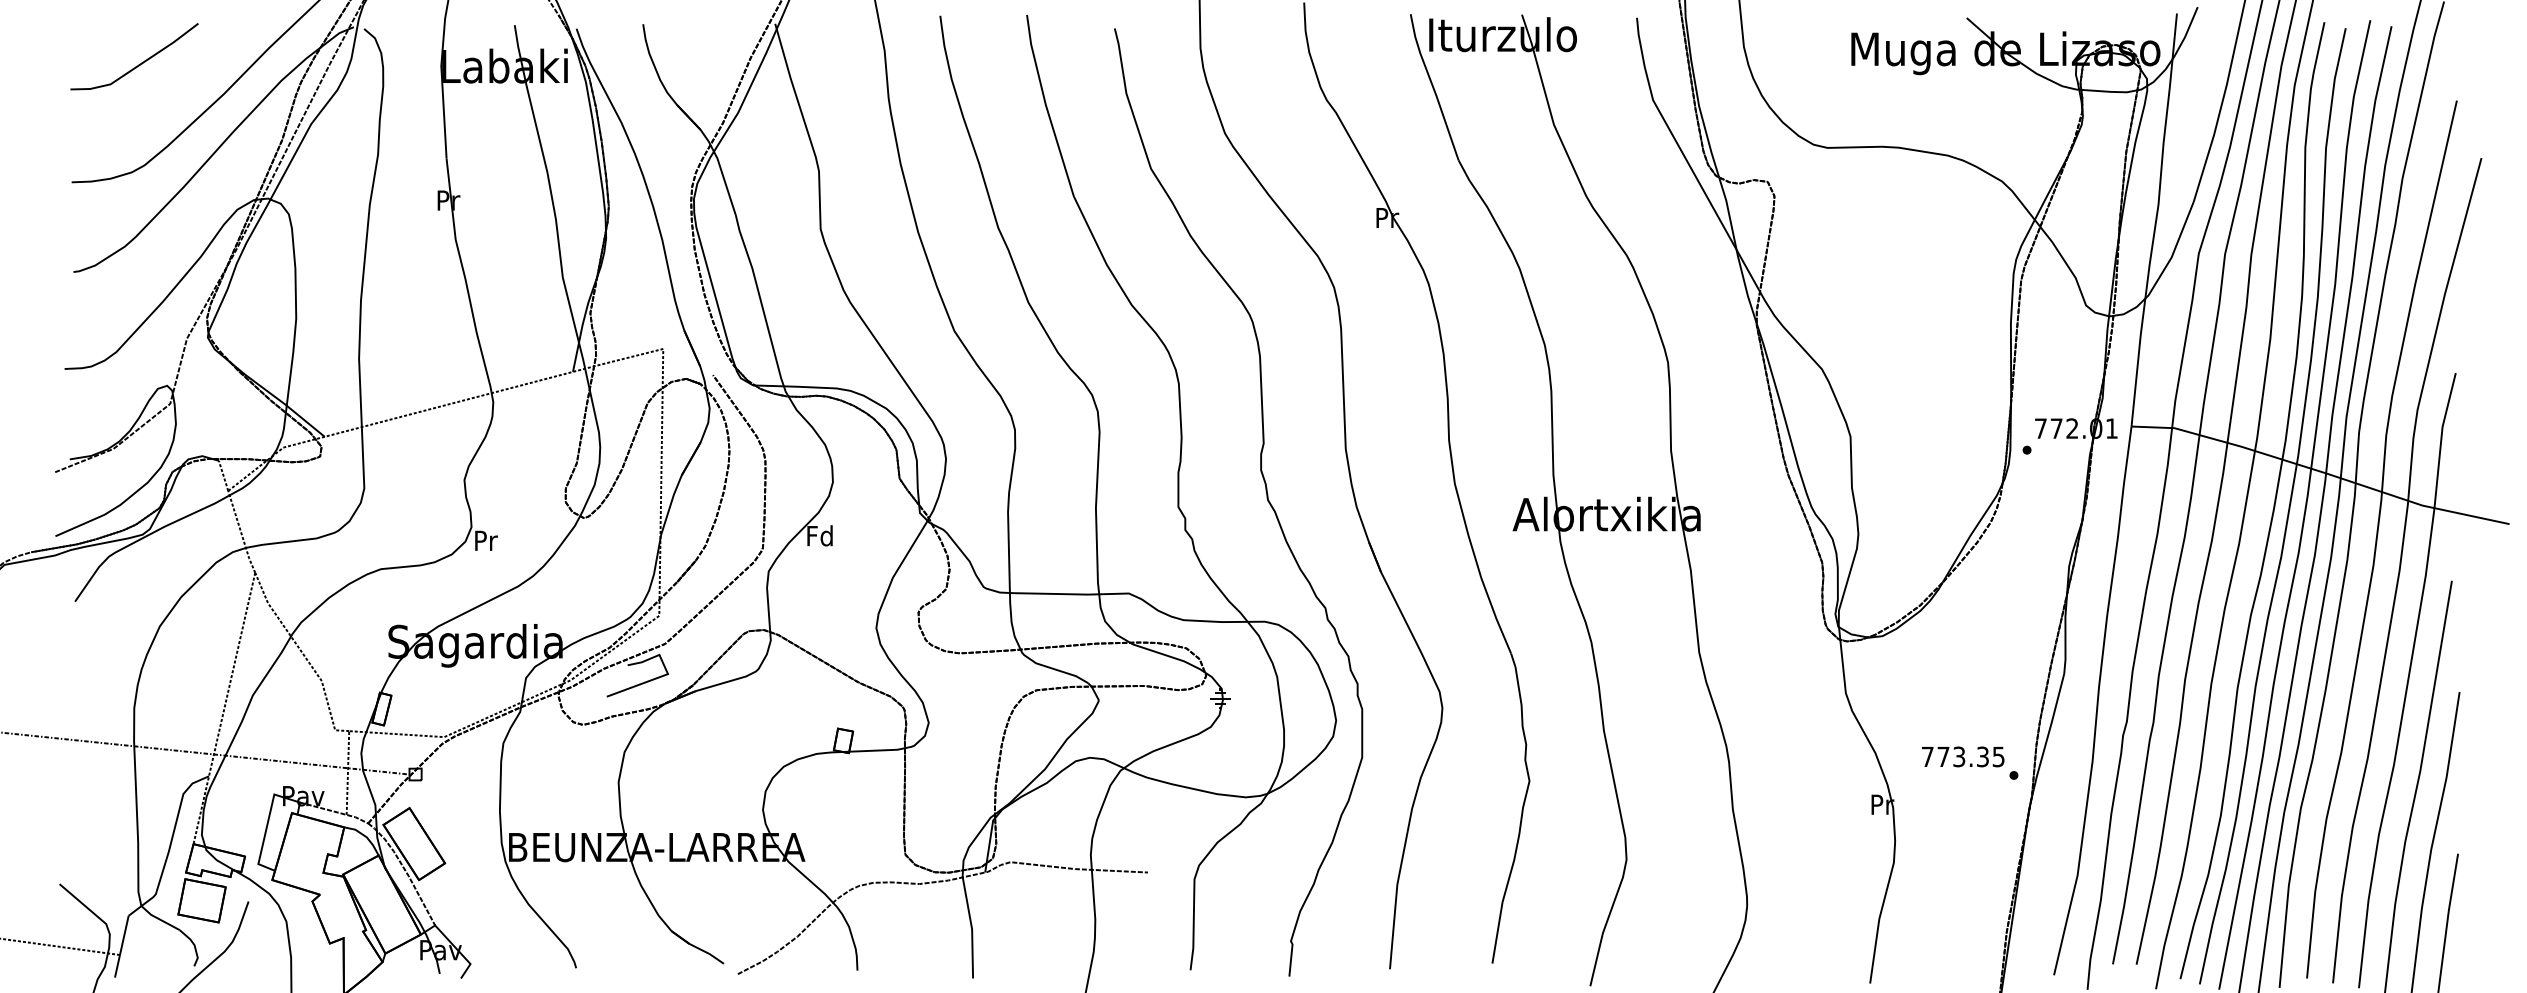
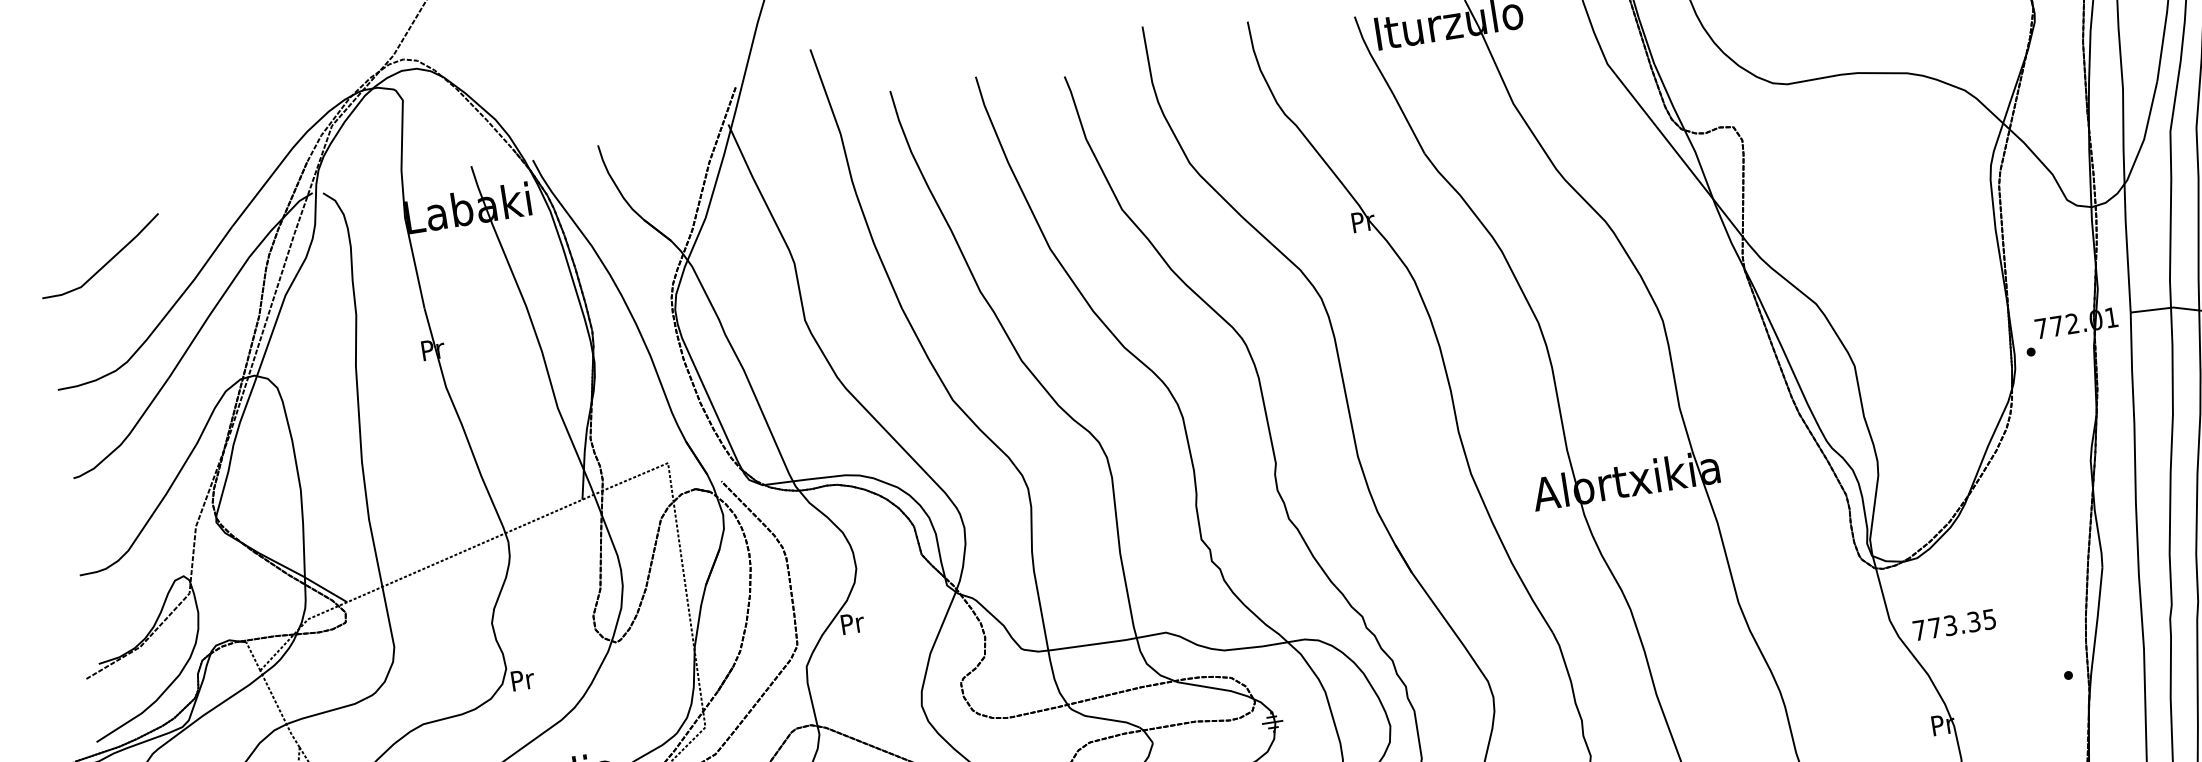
text: (819, 535) -> (851, 623), Fd -> Pr
text: (1963, 756) -> (1954, 624), moved

